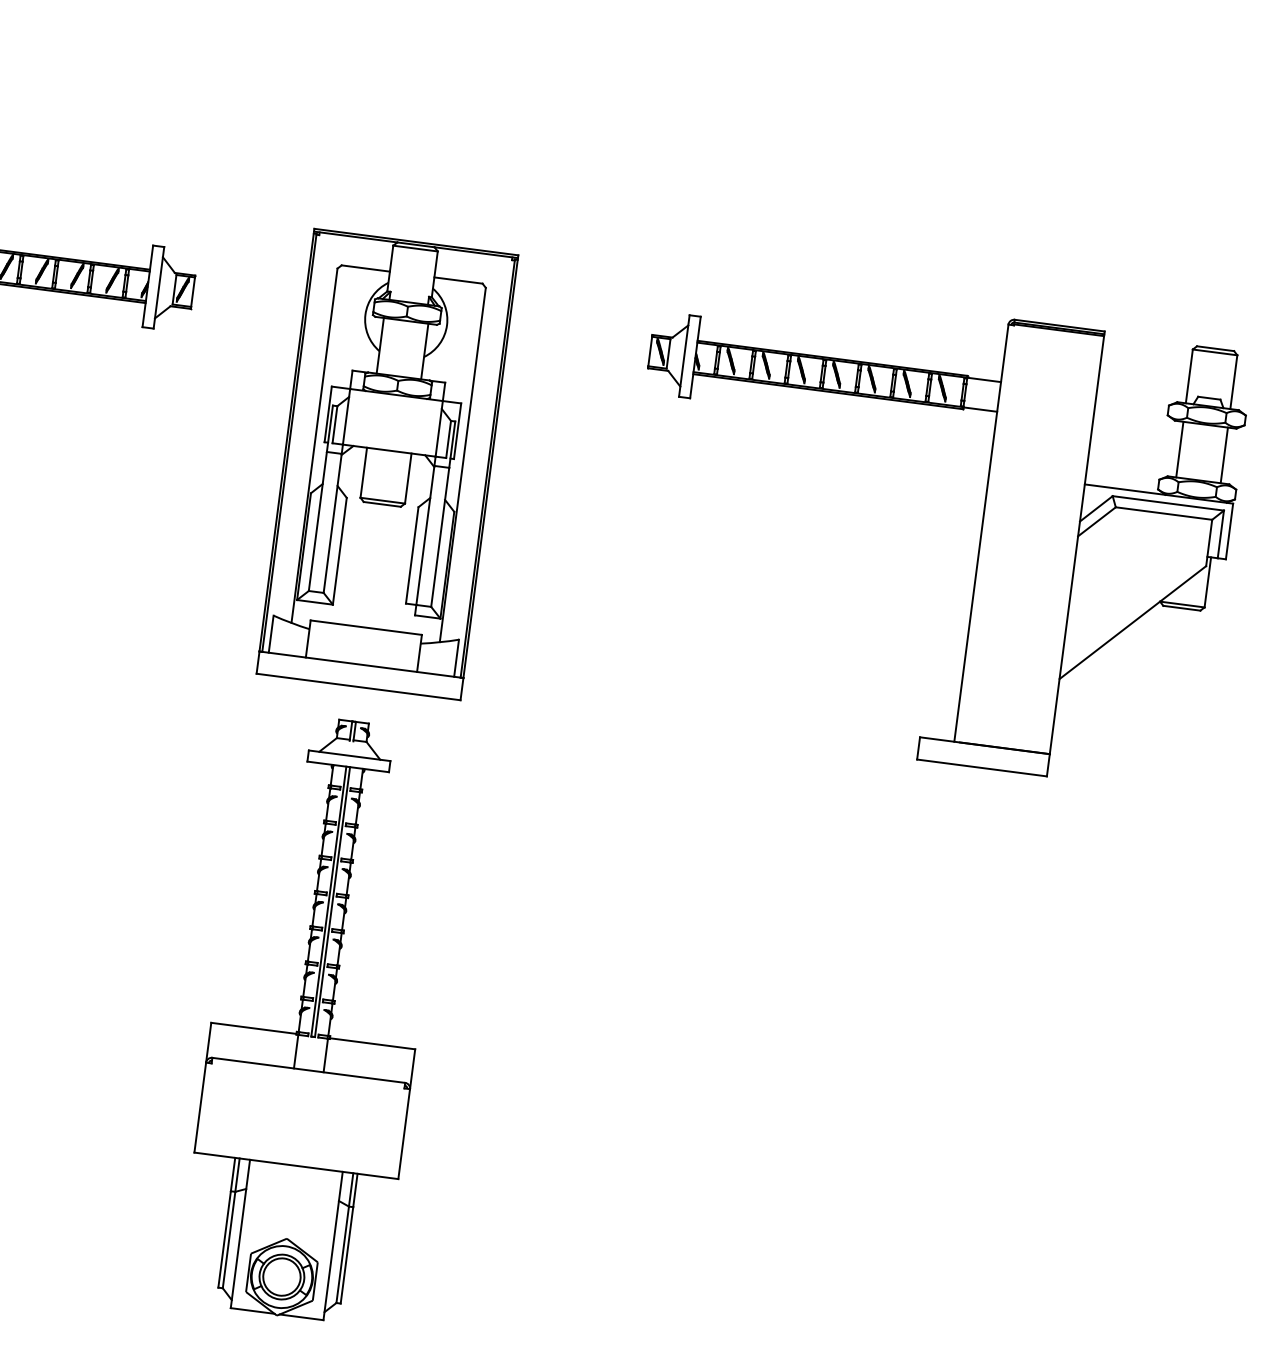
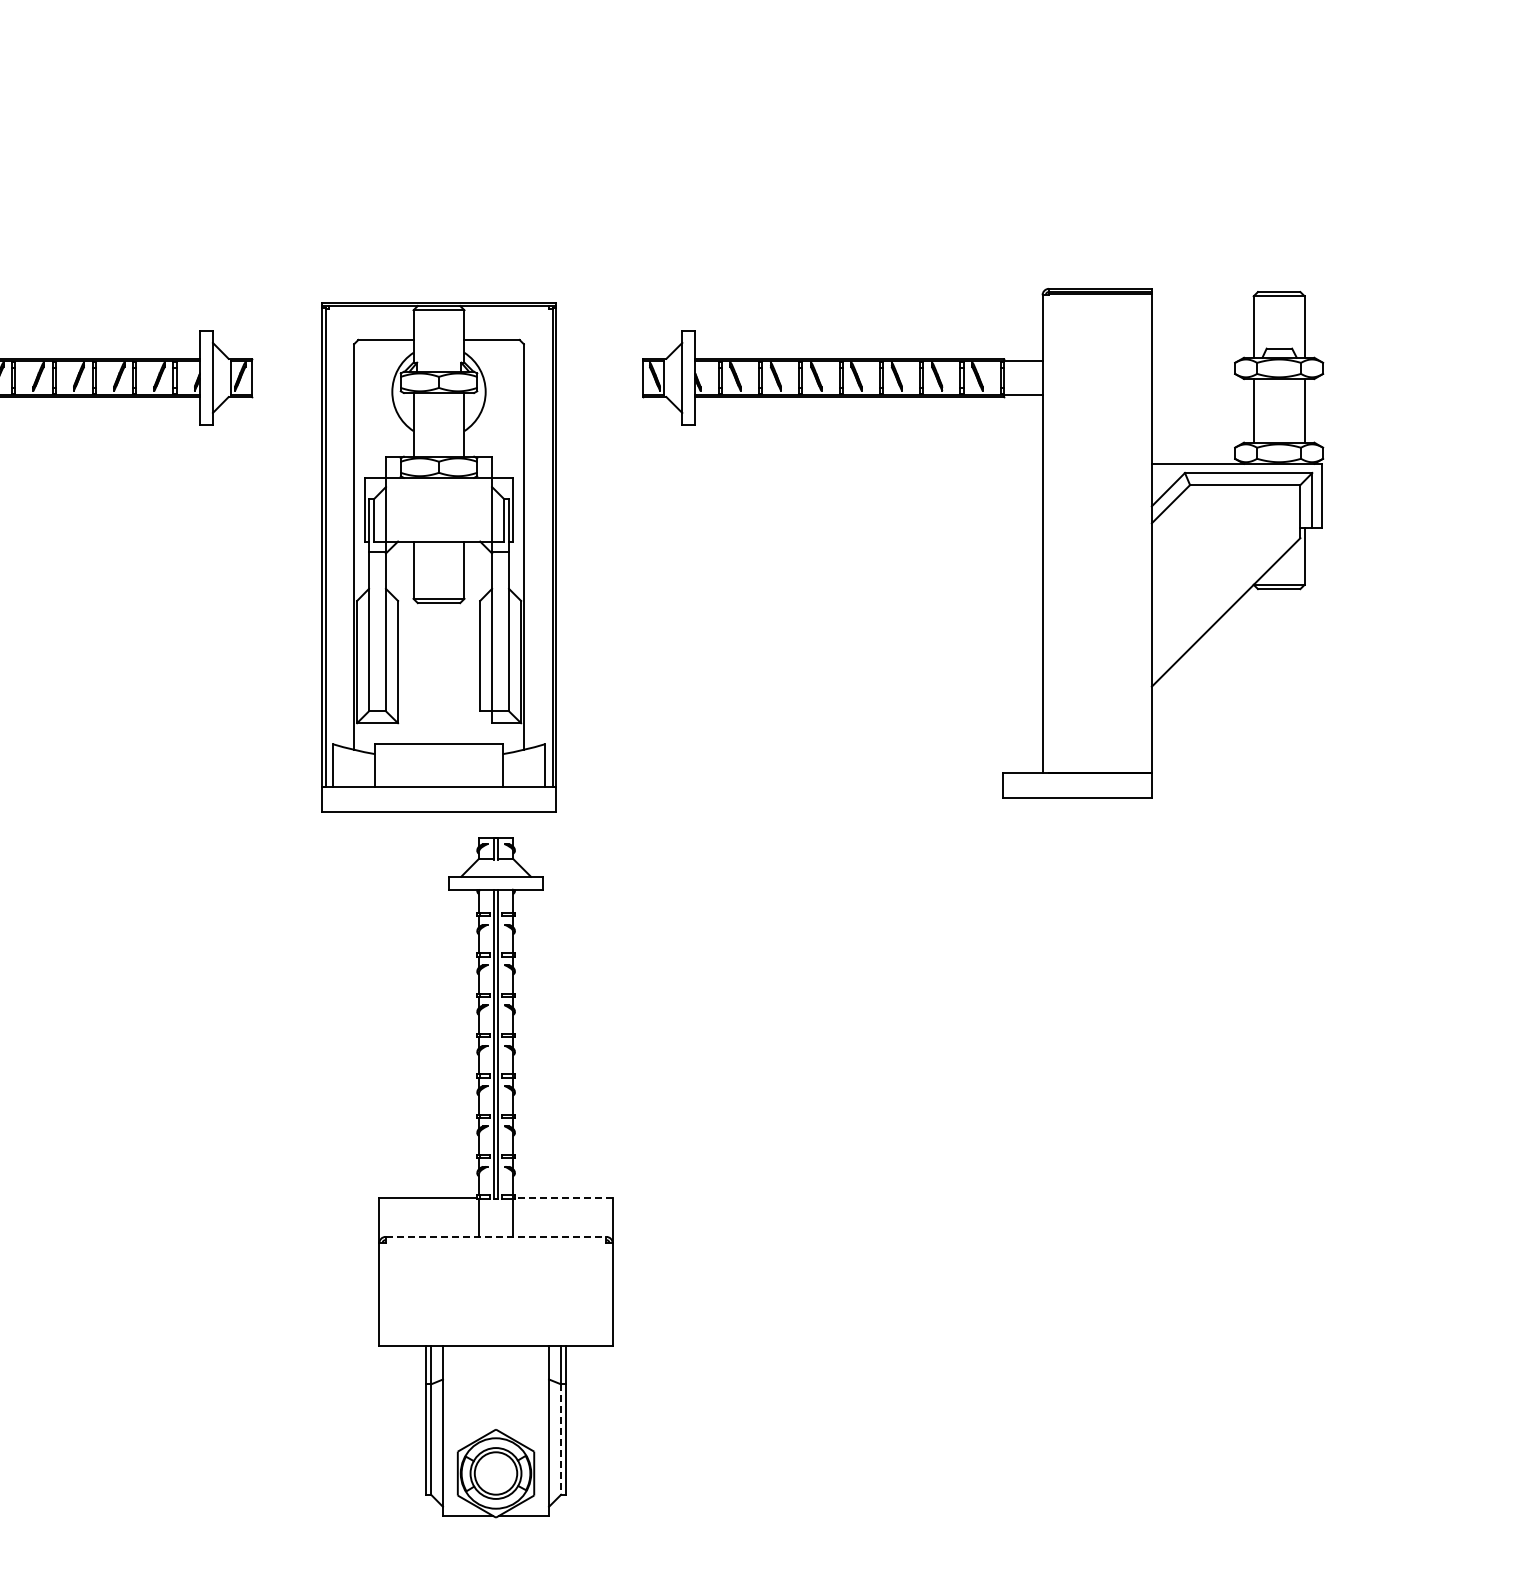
part: (387, 464) -> (438, 557), moved
part: (980, 541) -> (1042, 543), moved
line: (372, 1043) -> (563, 1197), solid -> dashed
line: (309, 1070) -> (496, 1236), solid -> dashed
line: (342, 1255) -> (561, 1440), solid -> dashed

